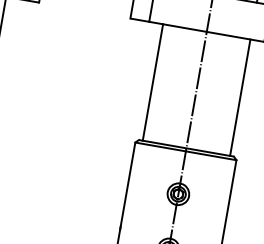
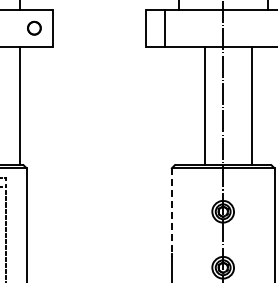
line: (152, 81) -> (204, 105), moved
line: (240, 97) -> (251, 105), moved
line: (127, 186) -> (171, 212), solid -> dashed

